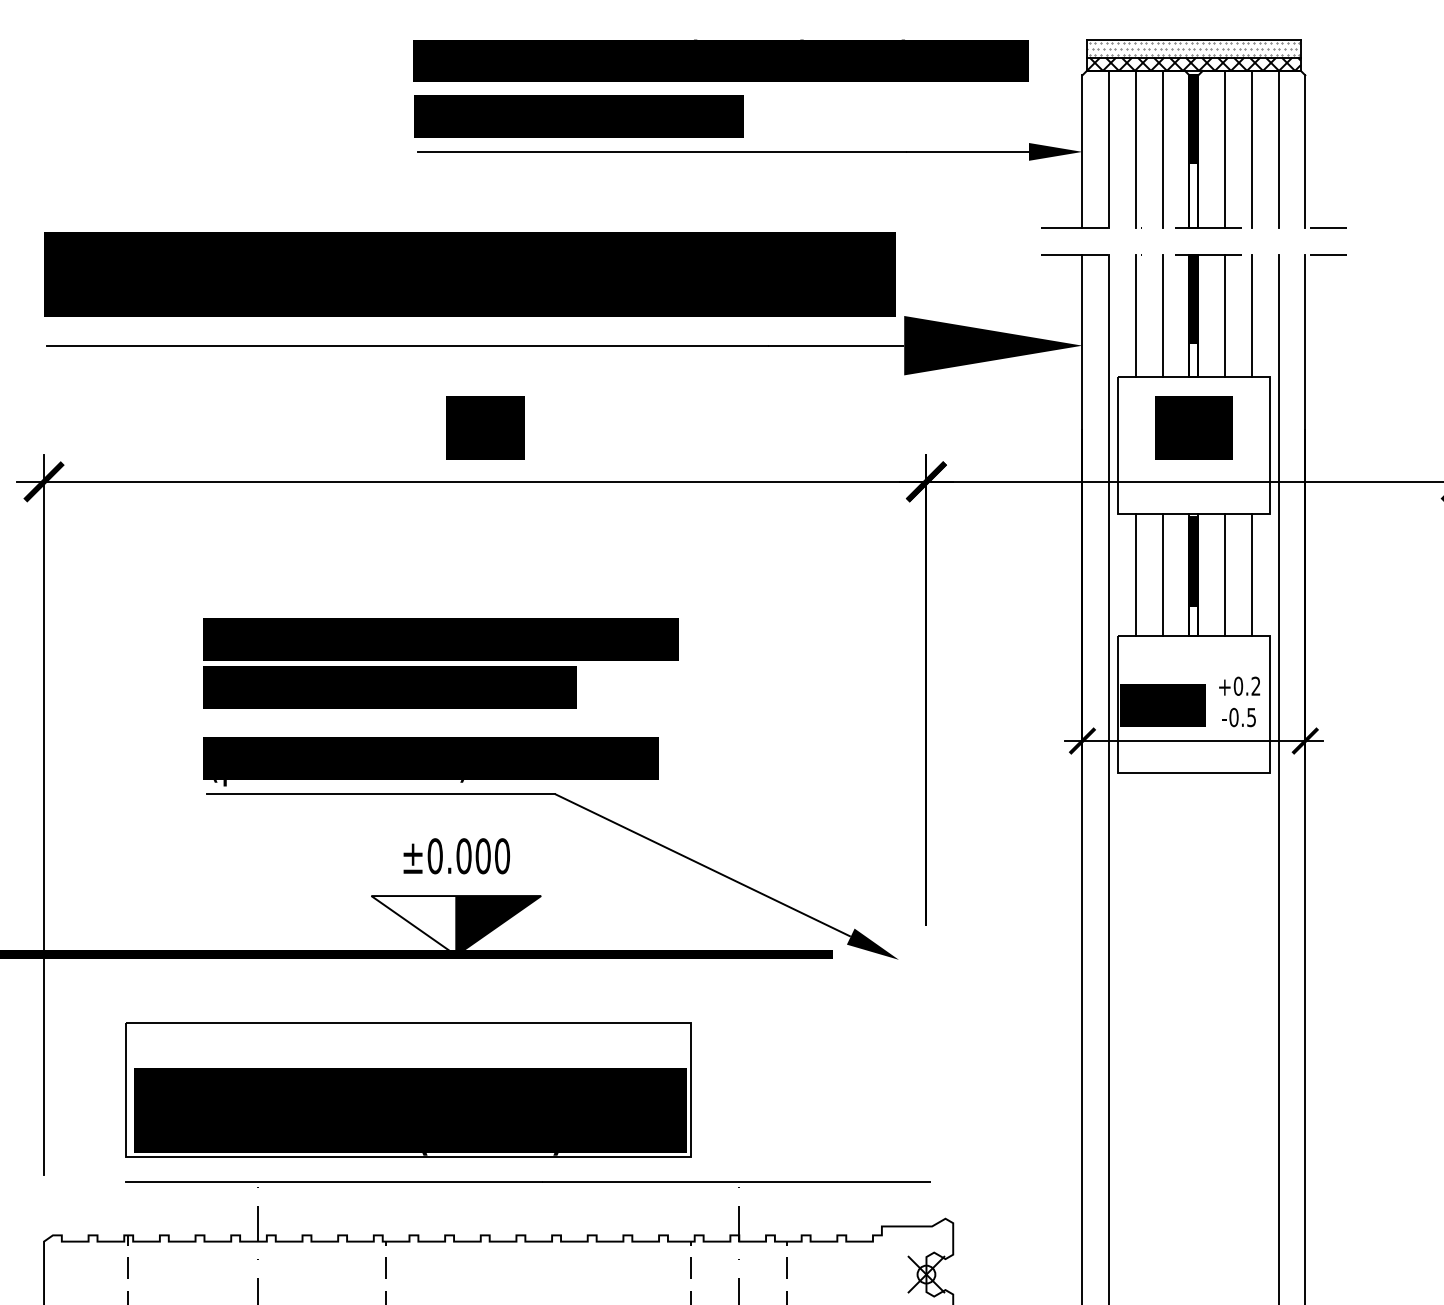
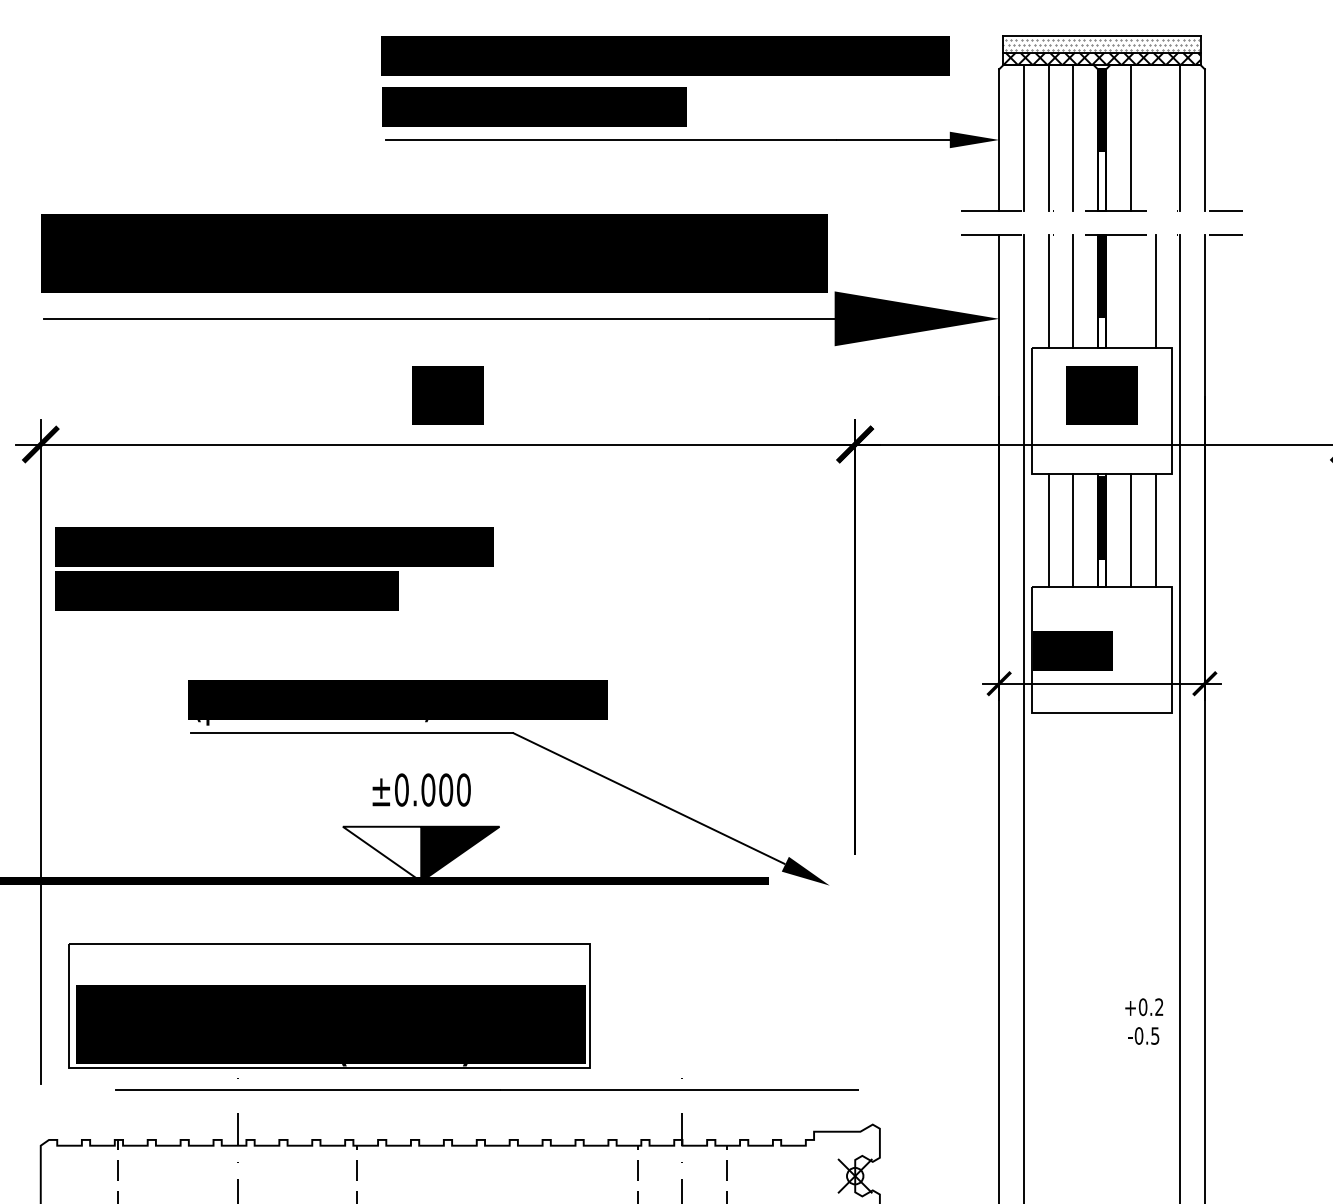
line: (1251, 149) -> (1155, 137), removed
line: (1224, 316) -> (1130, 291), removed
text: (441, 662) -> (274, 568), moved
text: (1239, 701) -> (1144, 1021), moved
part: (408, 1089) -> (329, 1005), moved

